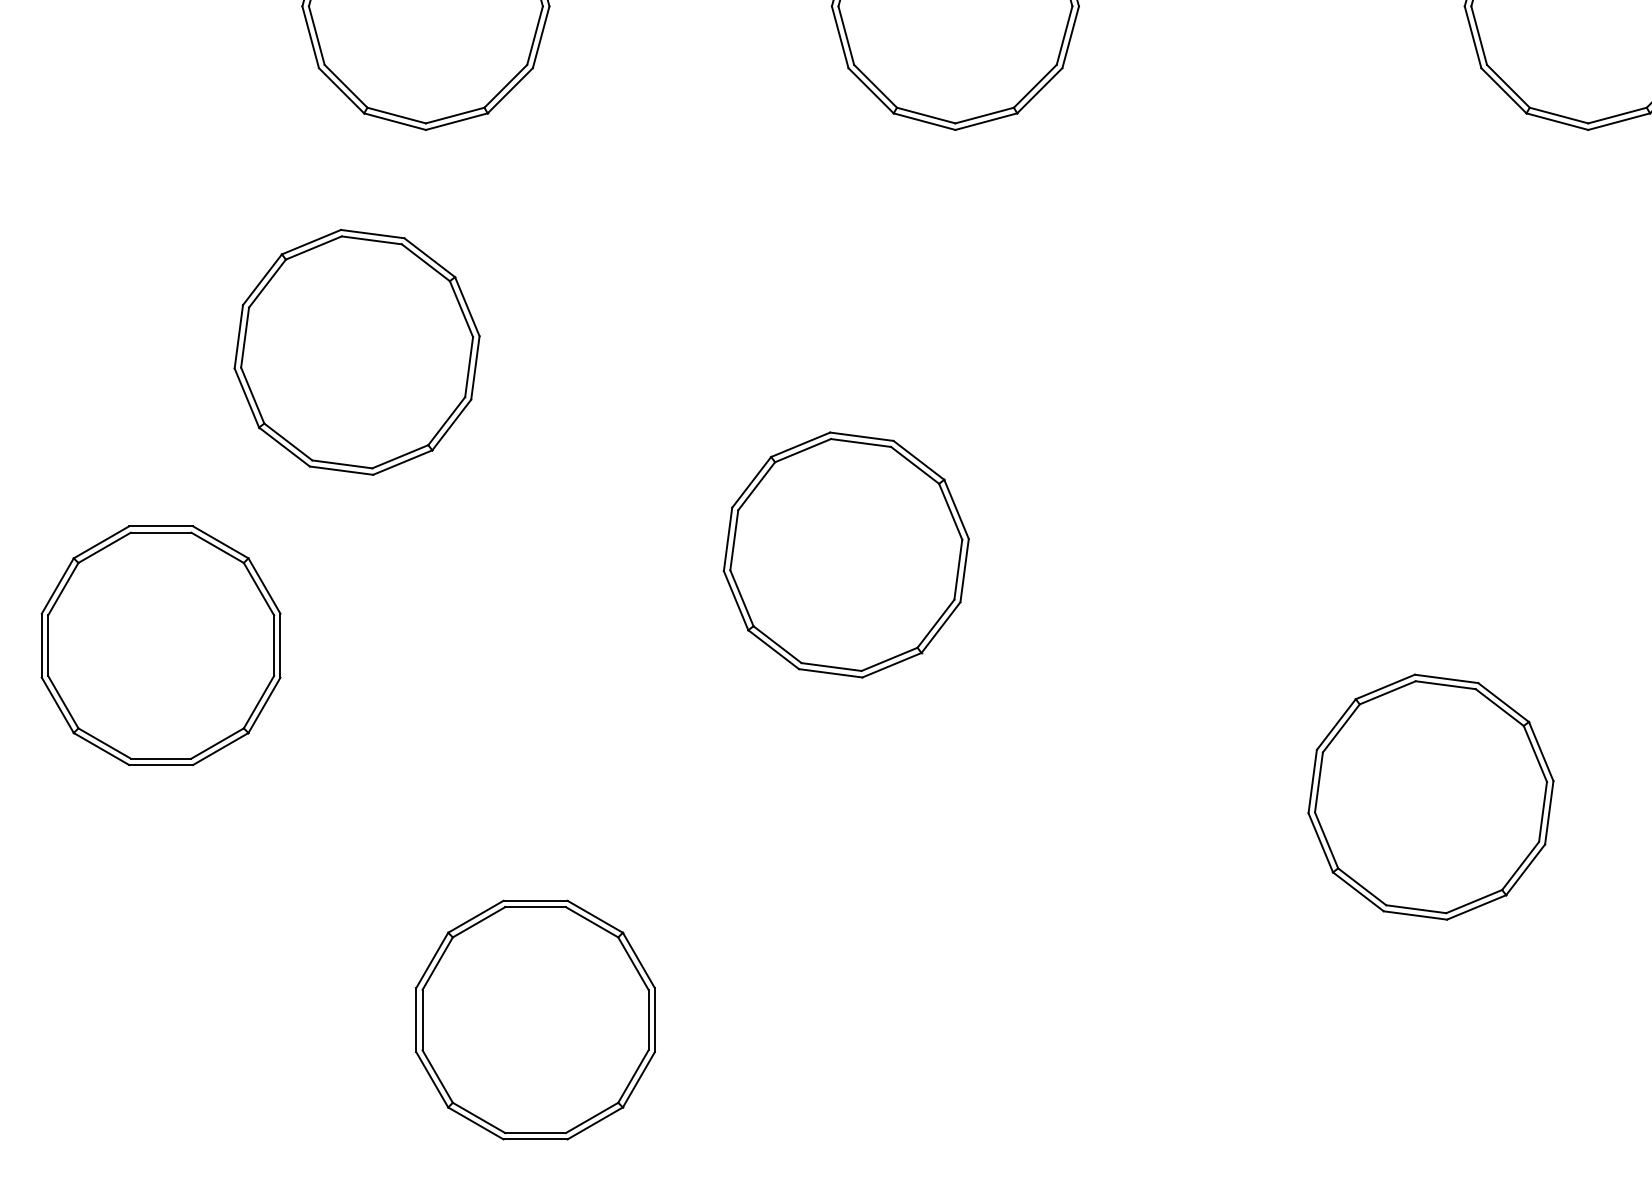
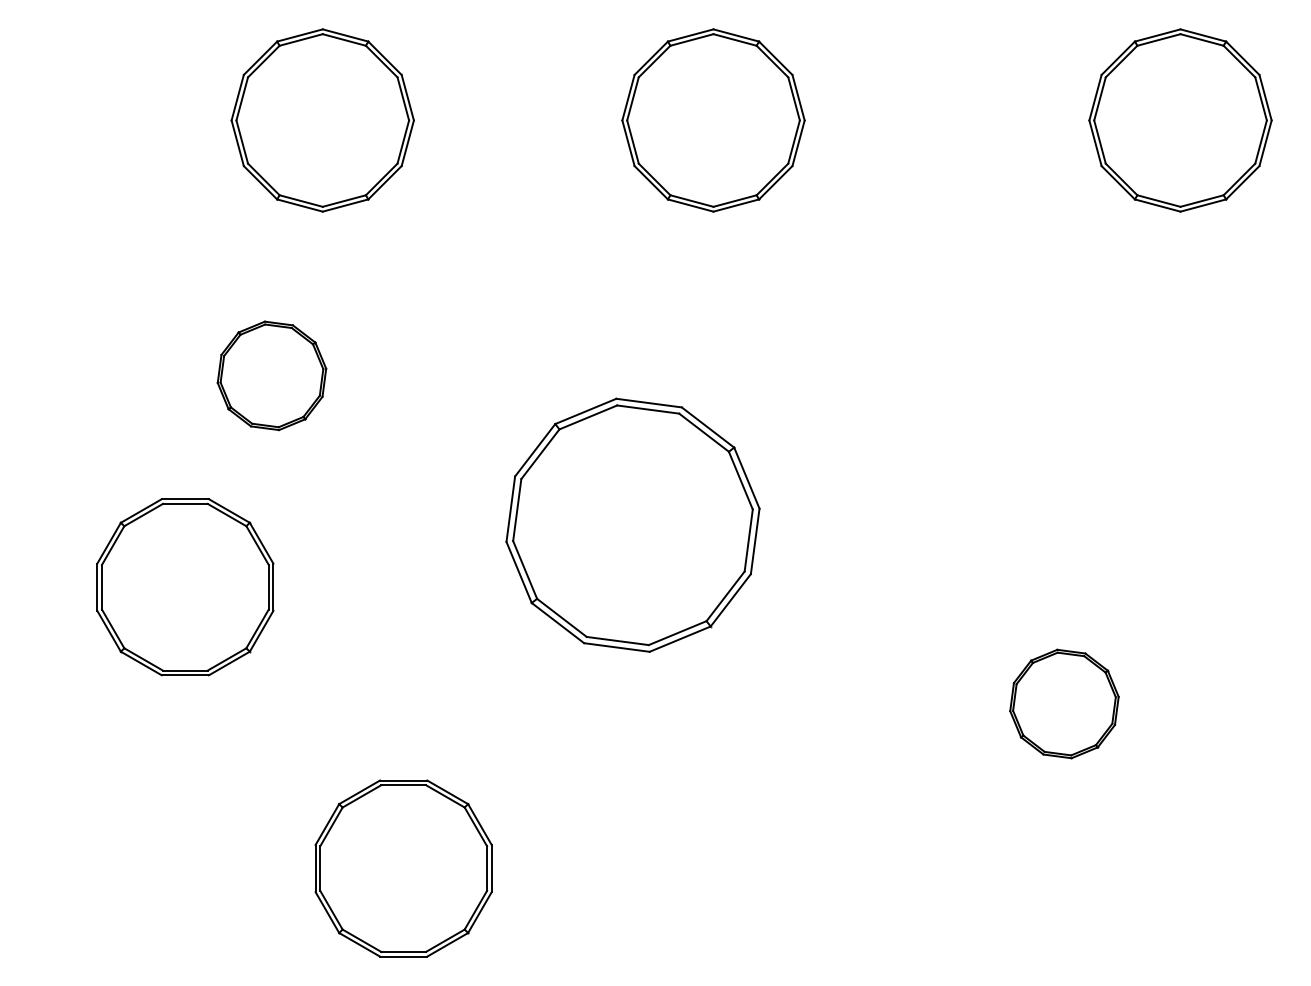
part: (356, 351) -> (271, 375), size x0.6
part: (845, 555) -> (632, 525), size x1.4
part: (161, 646) -> (185, 587), moved
part: (1431, 796) -> (1064, 703), size x0.6

